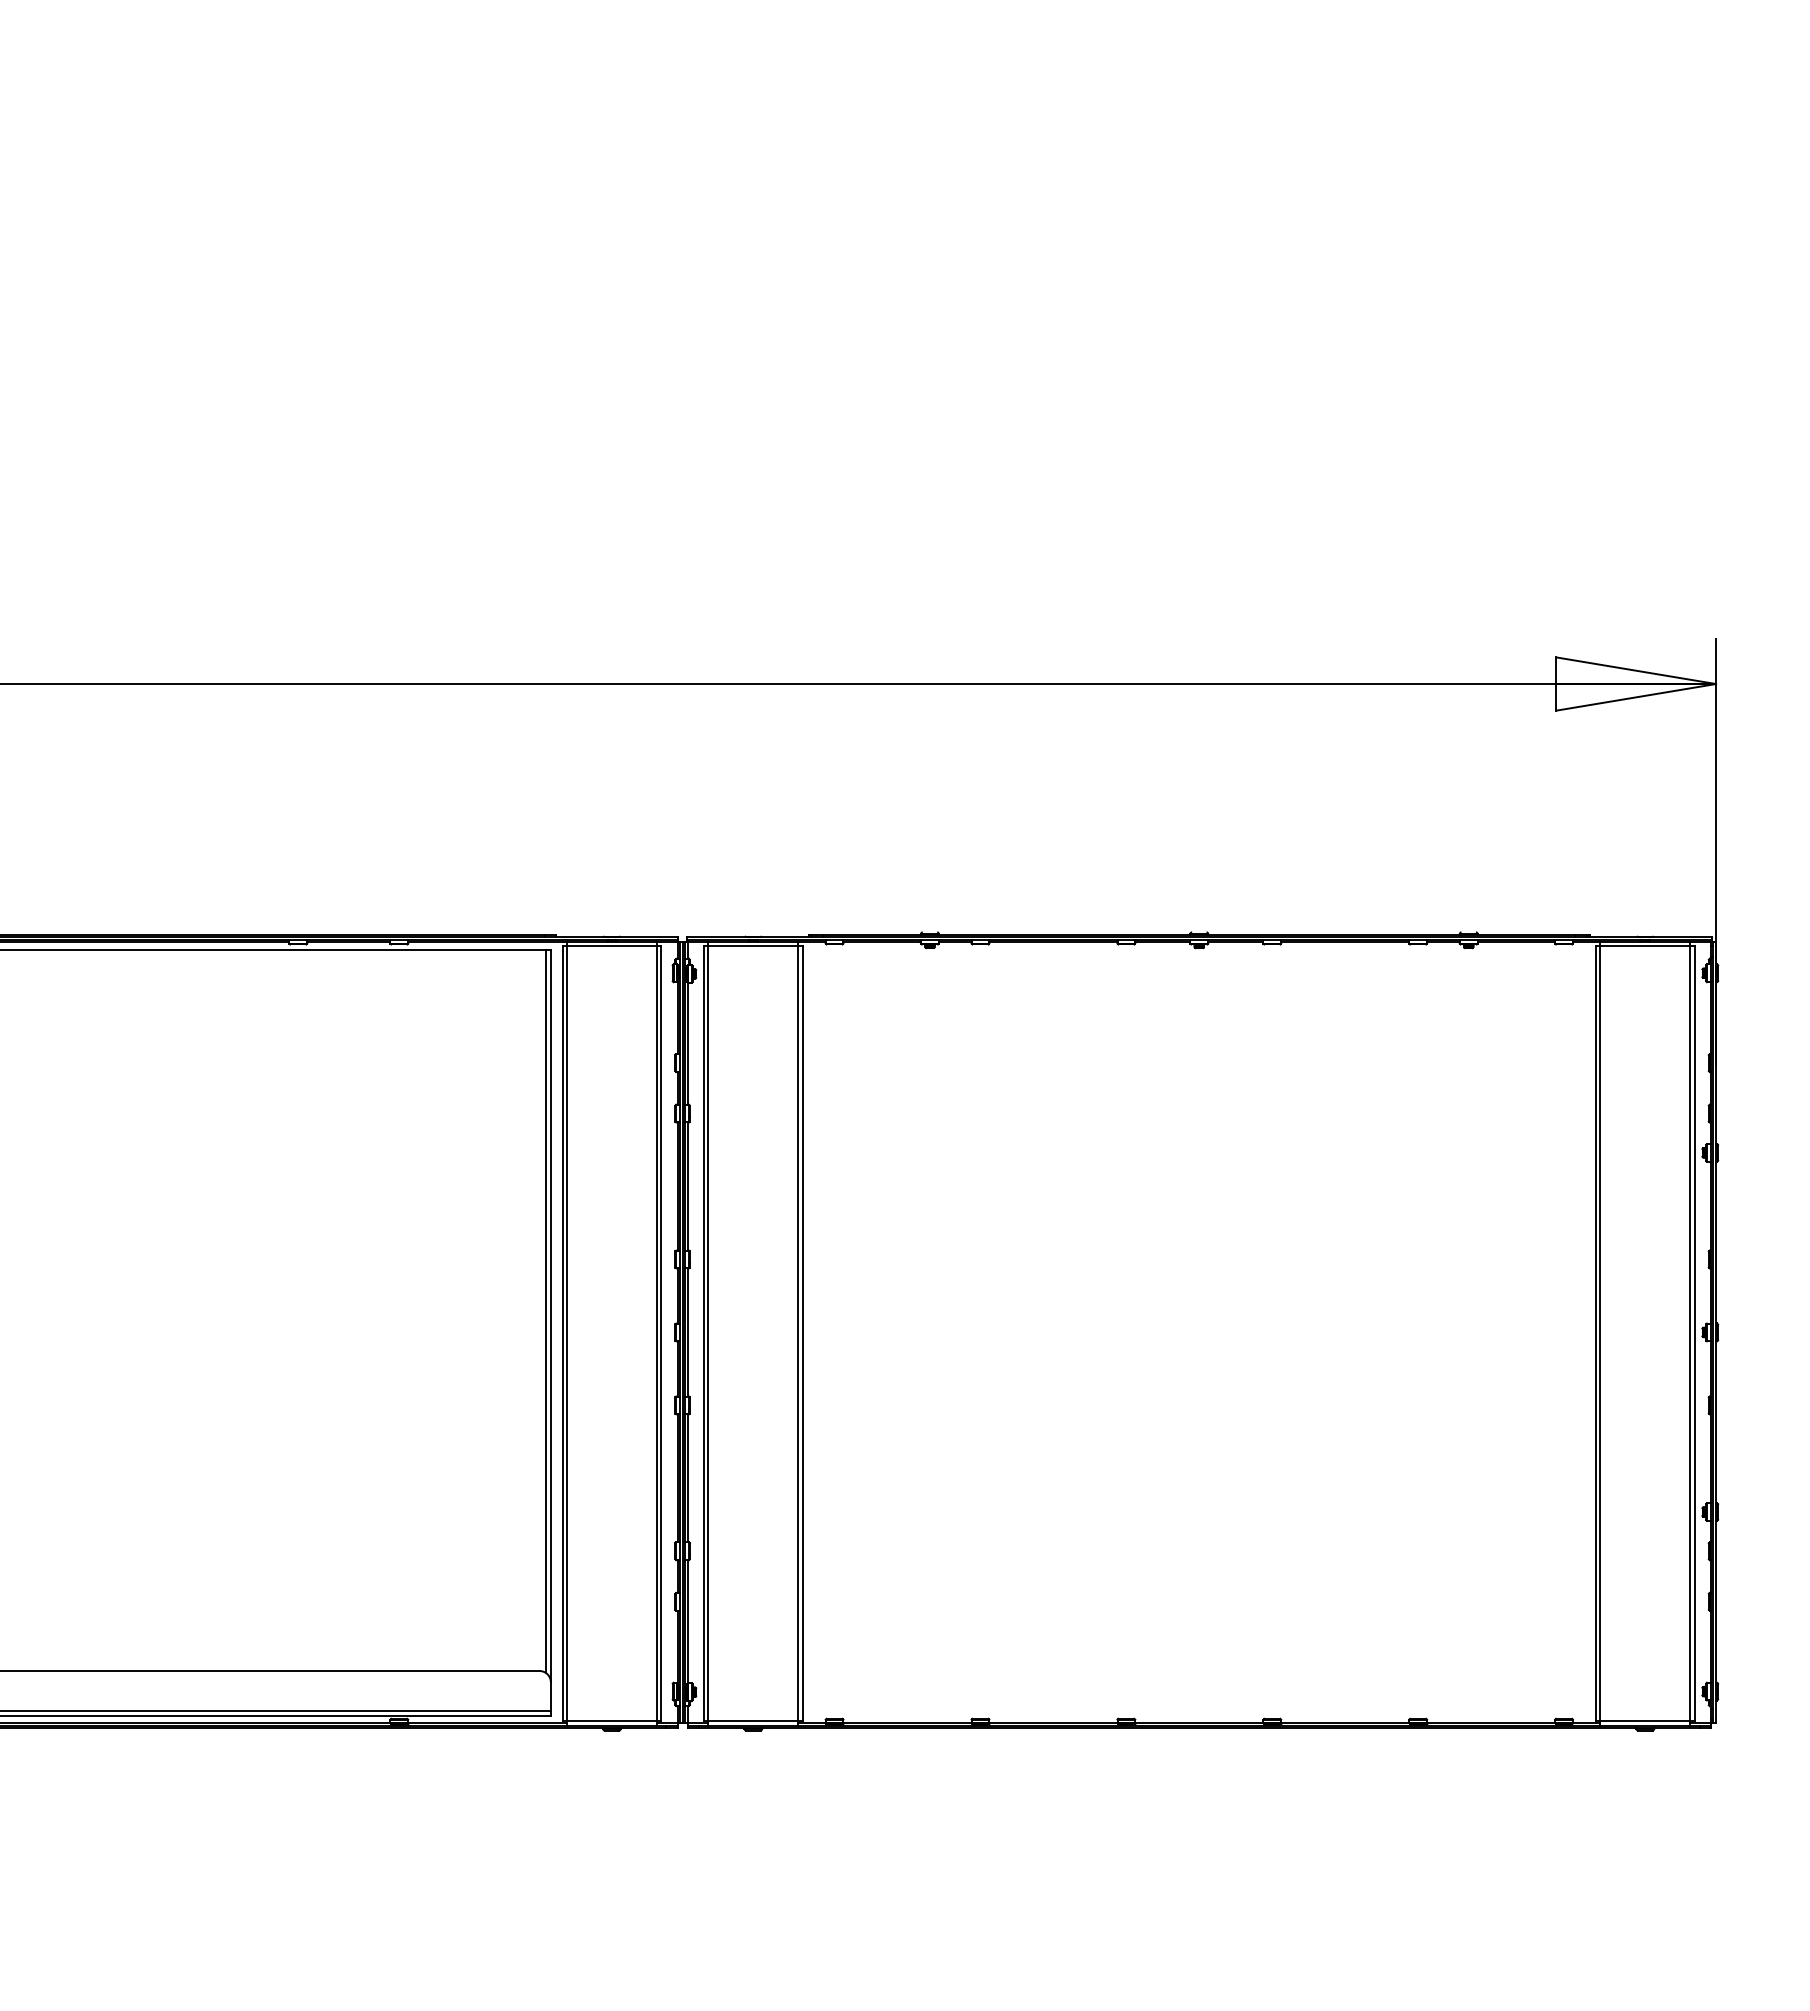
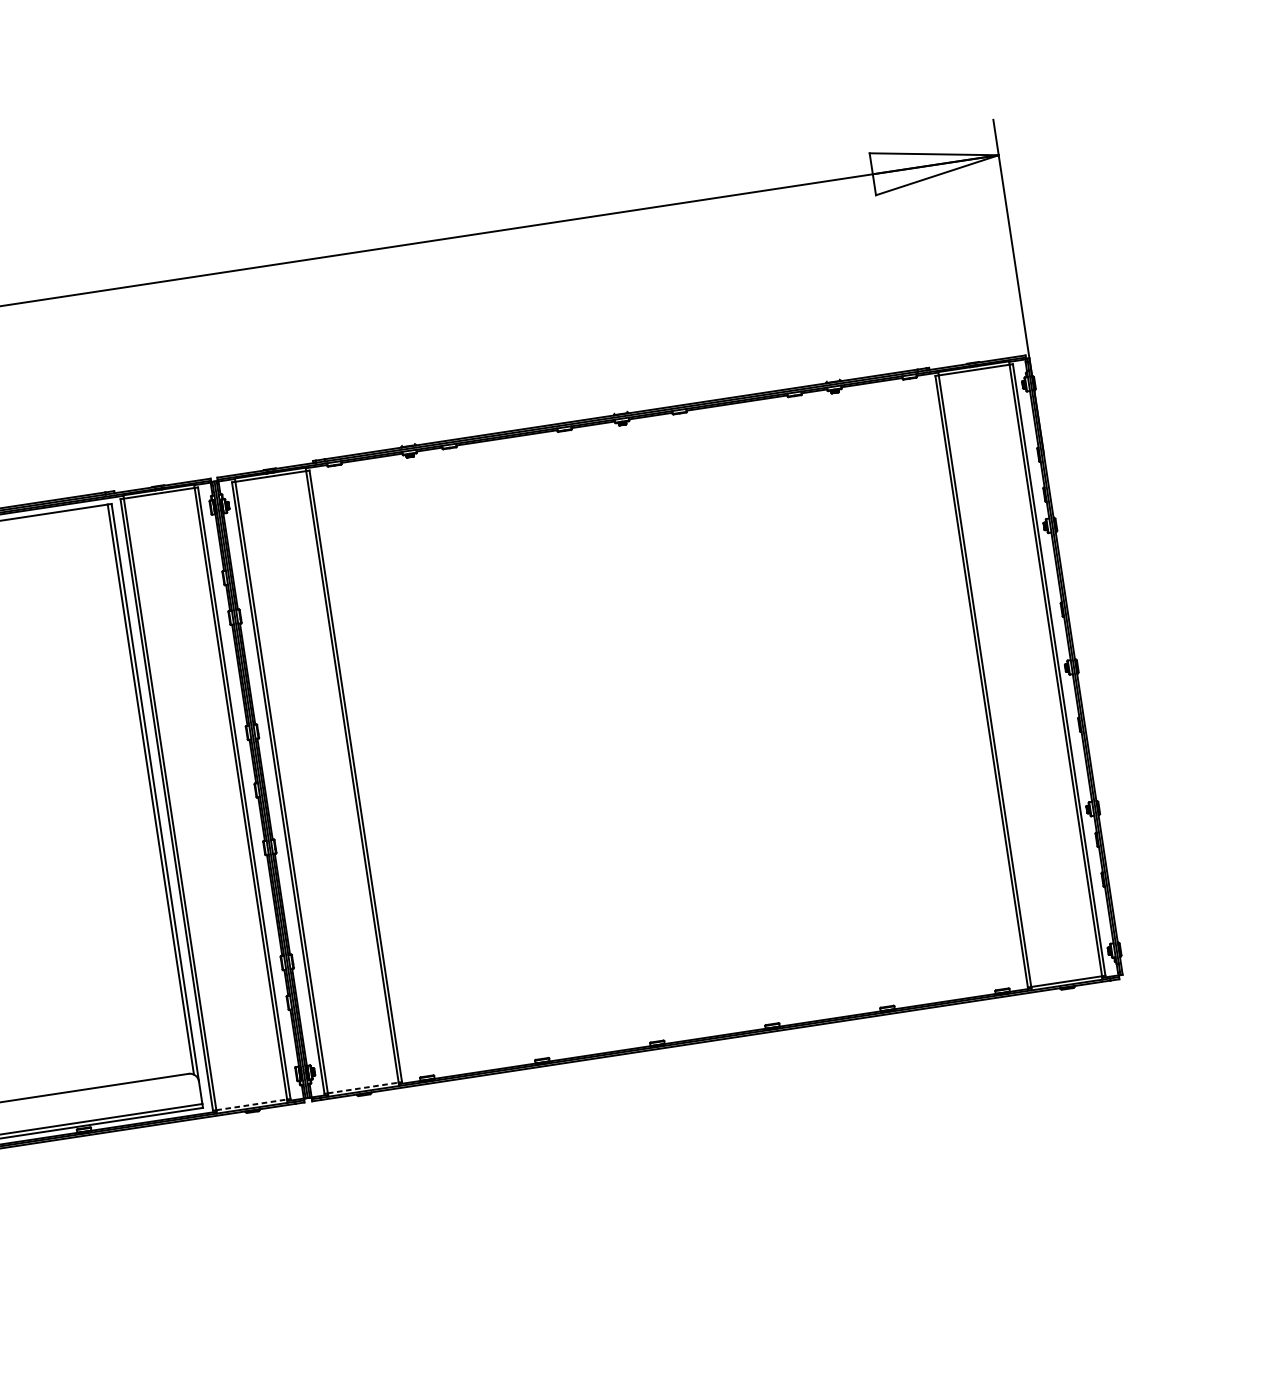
line: (611, 1721) -> (251, 1105), solid -> dashed
line: (753, 1721) -> (363, 1088), solid -> dashed

